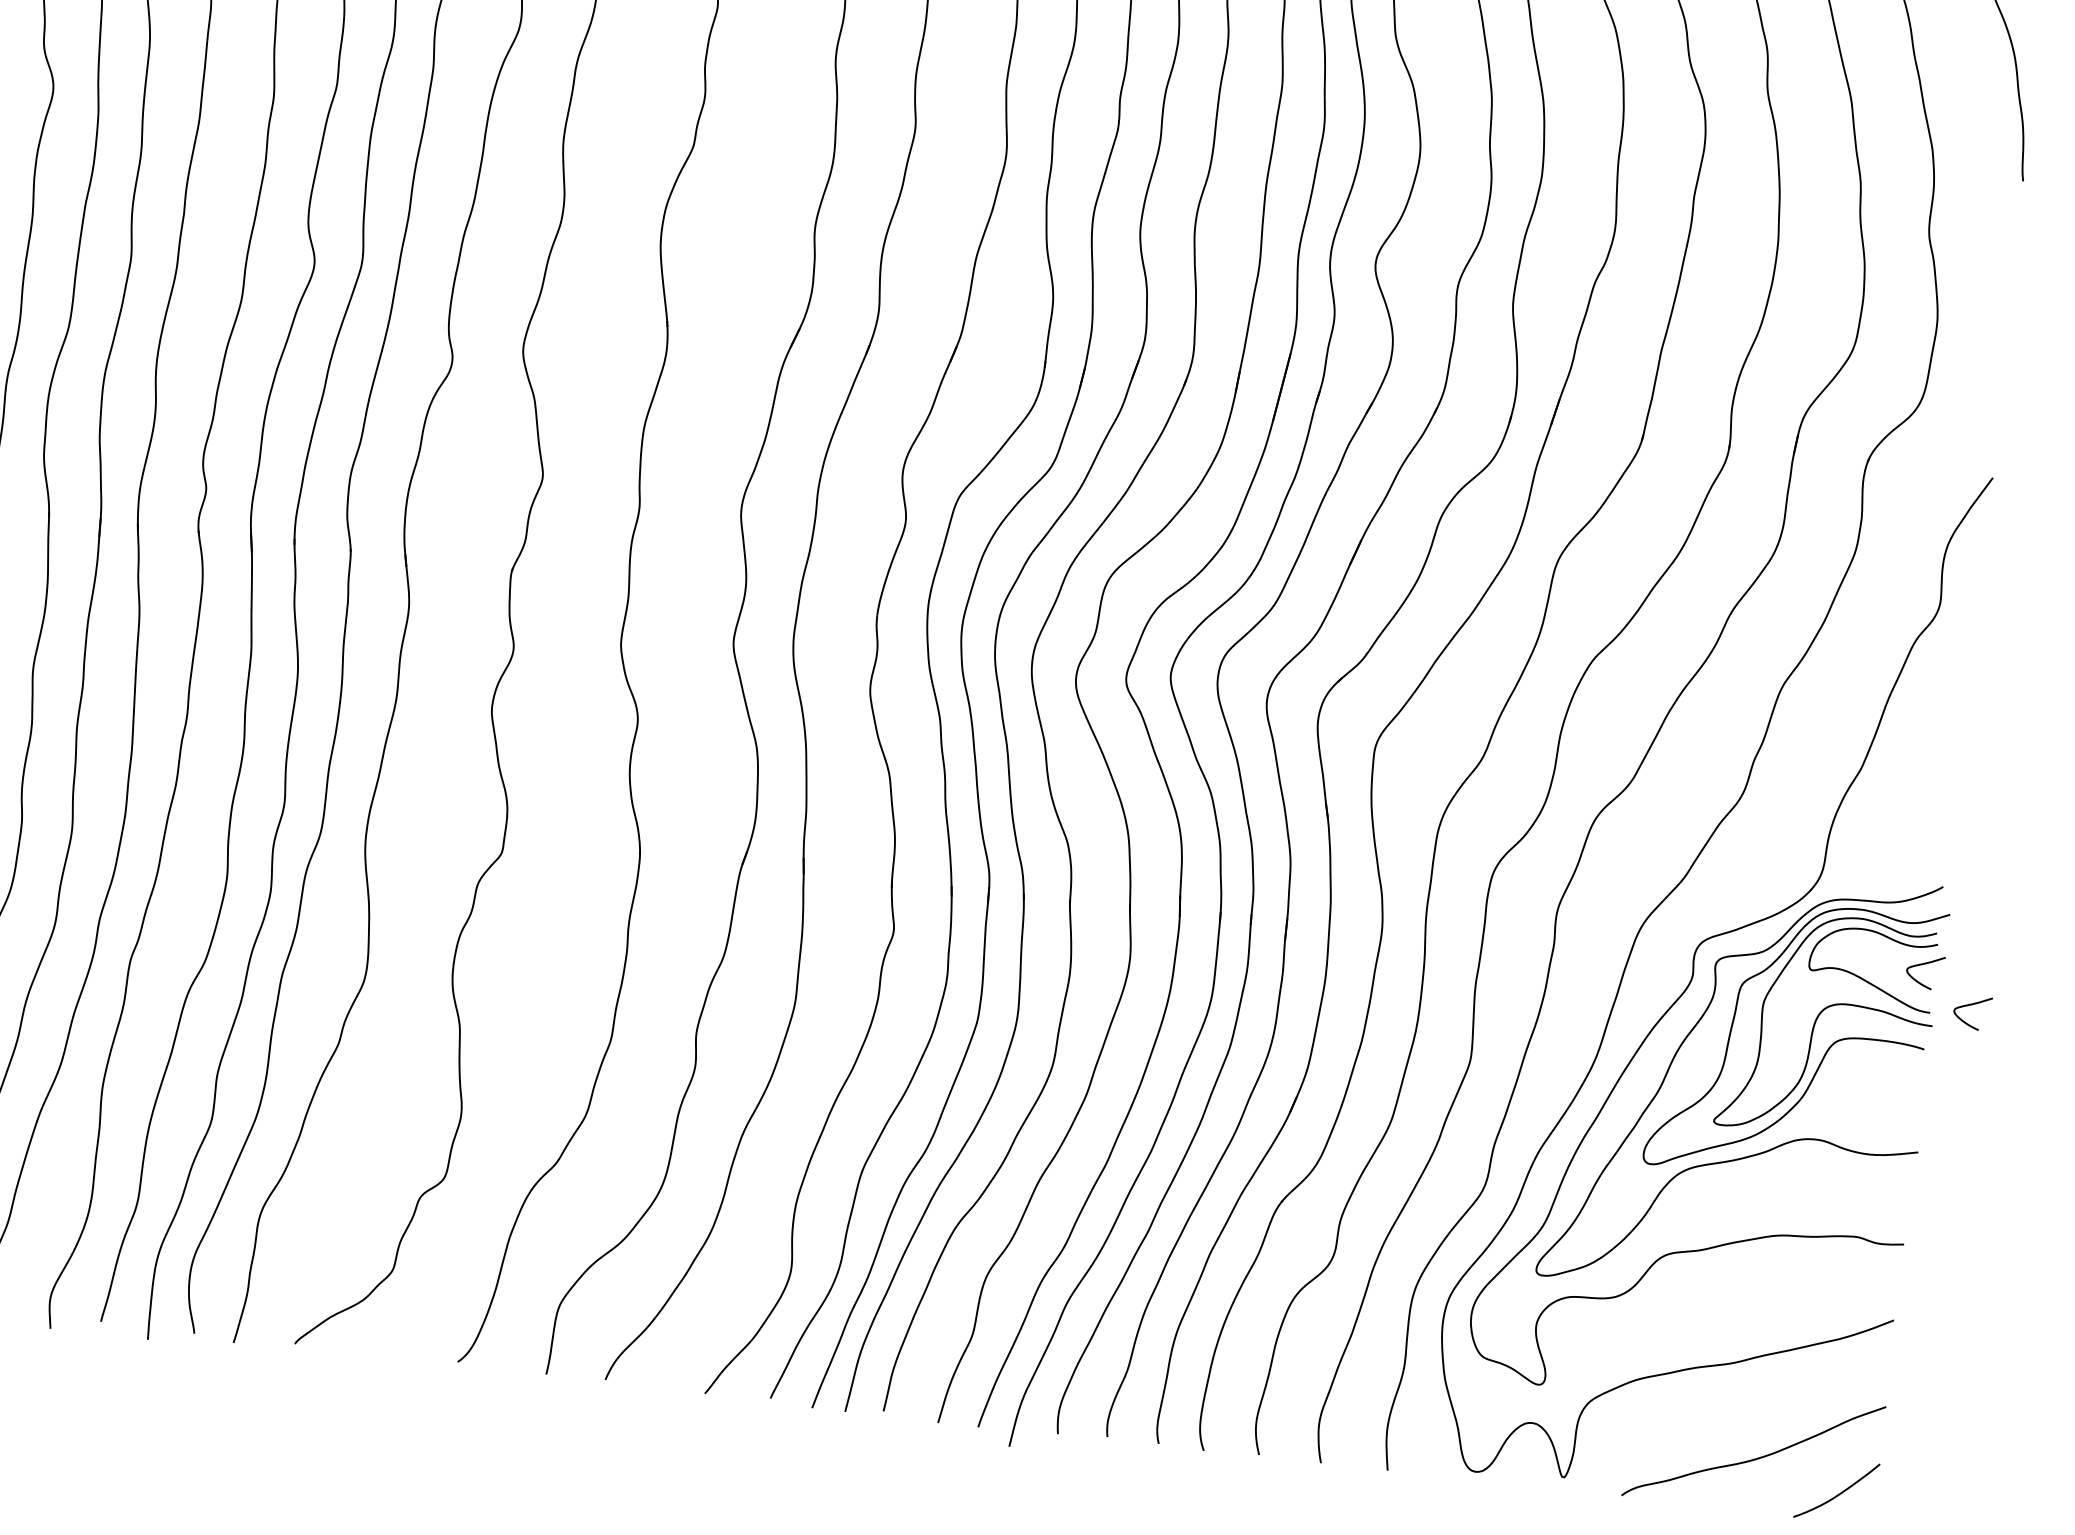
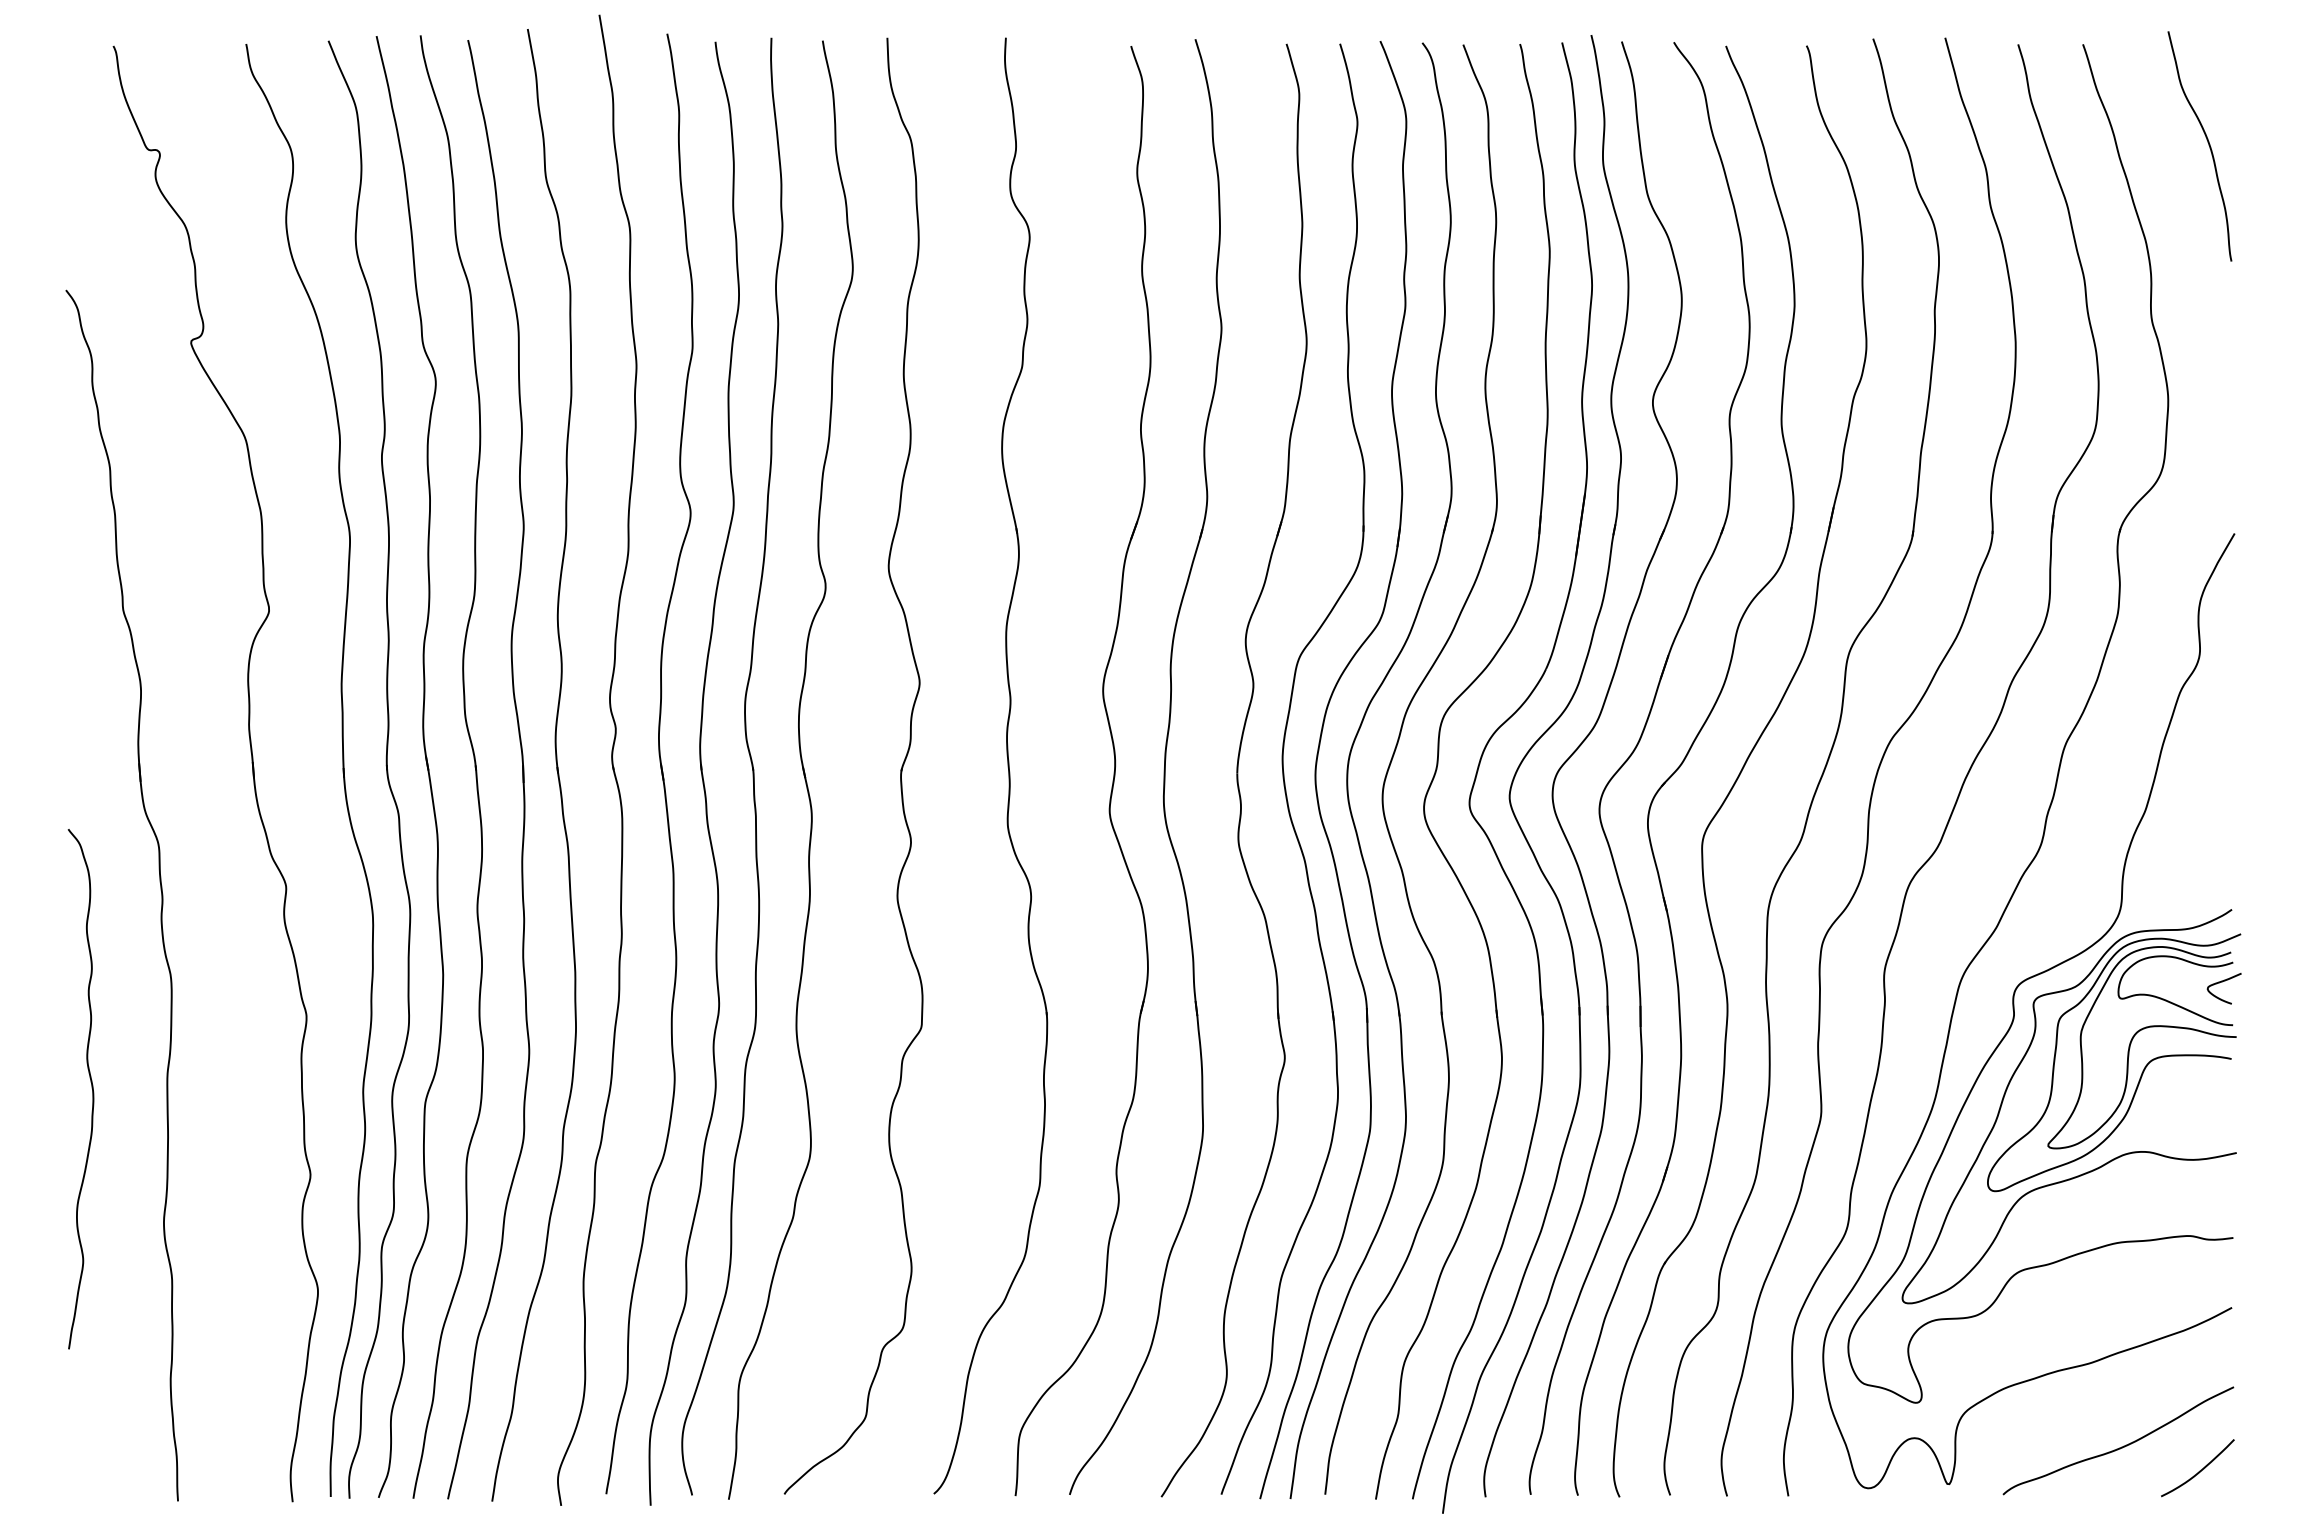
curve: (1971, 1005) -> (2269, 1014), removed

